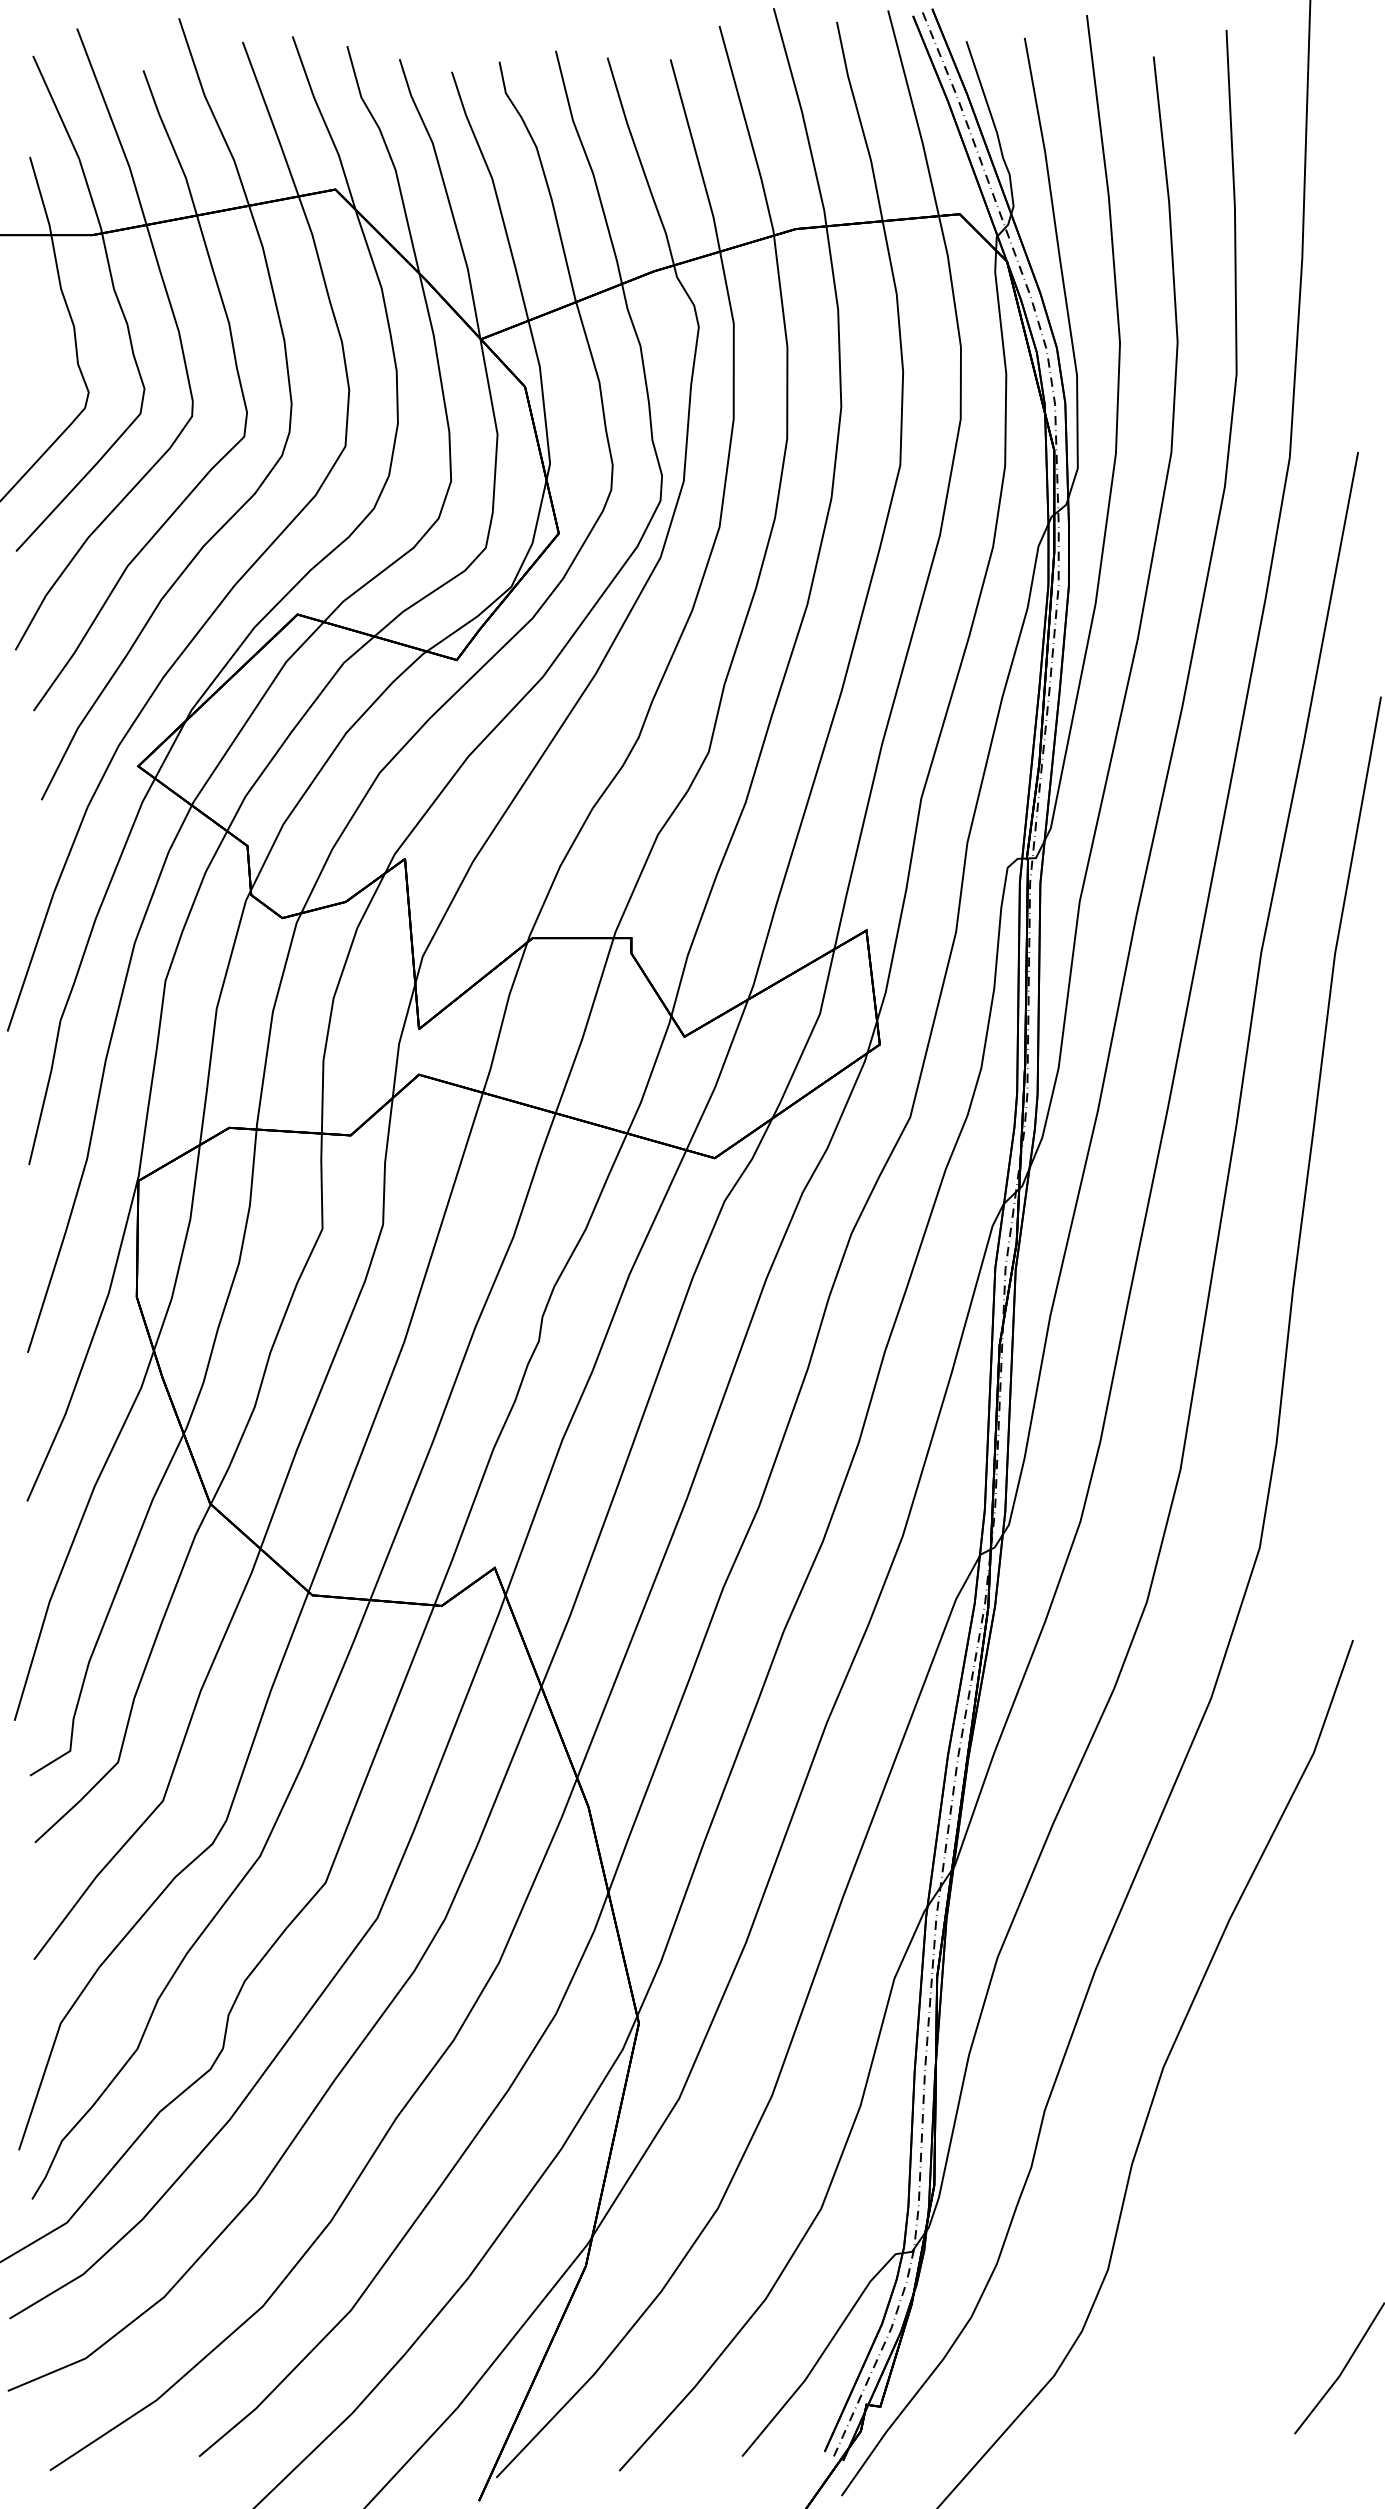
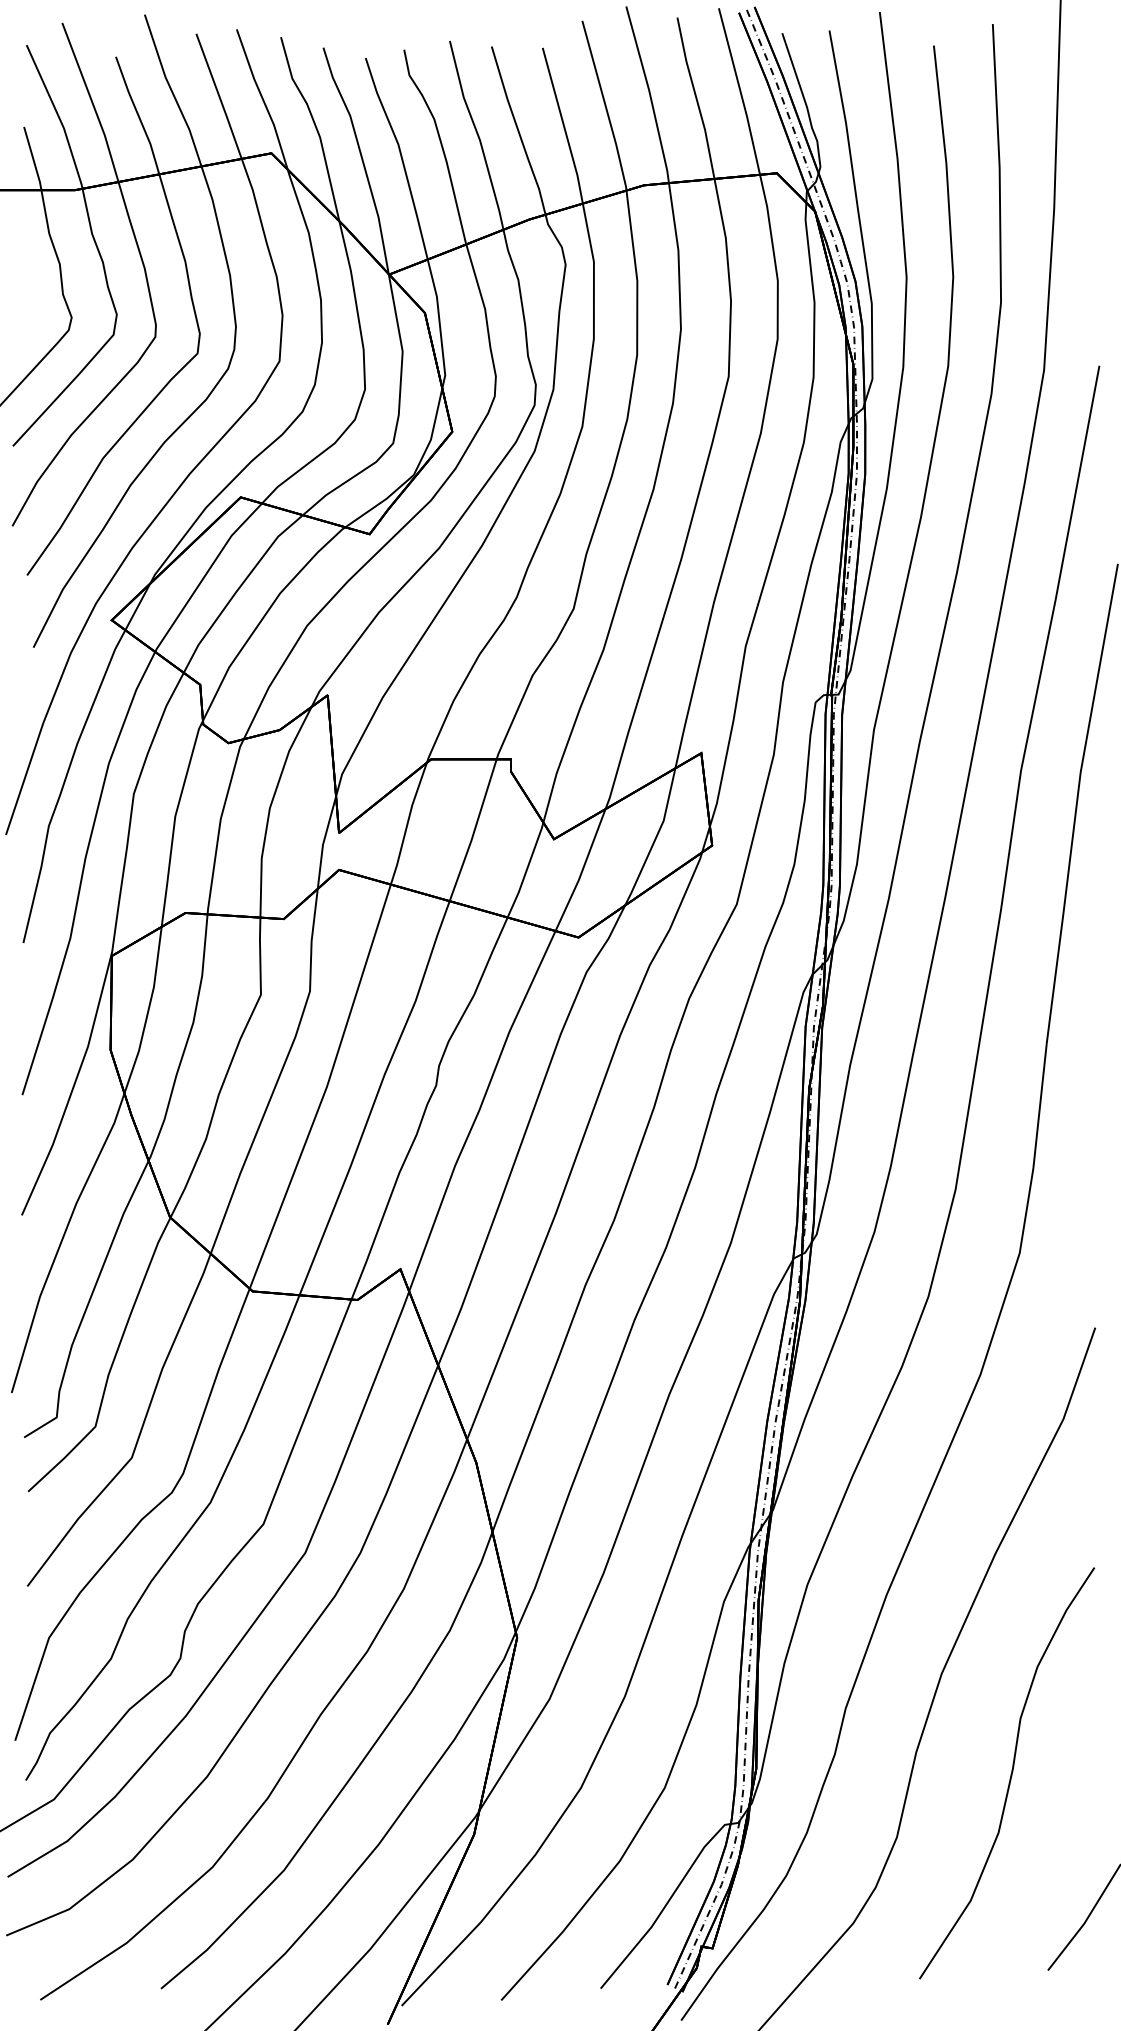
curve: (1248, 2192) -> (1010, 1774), added

